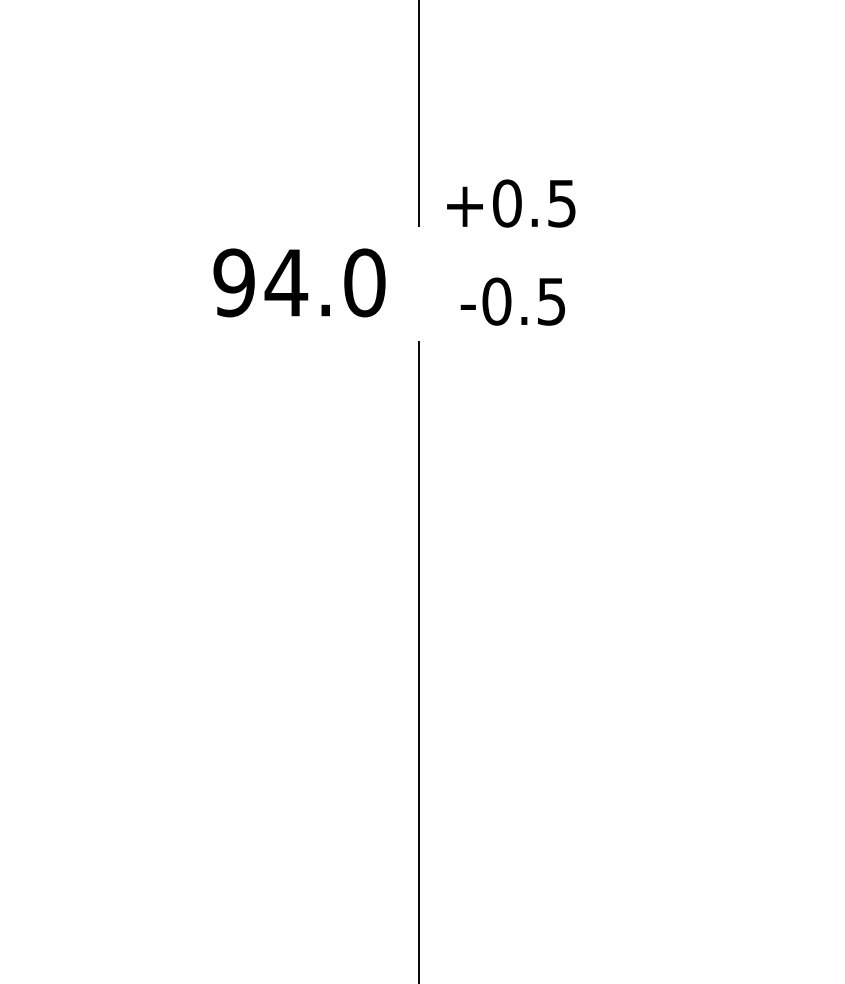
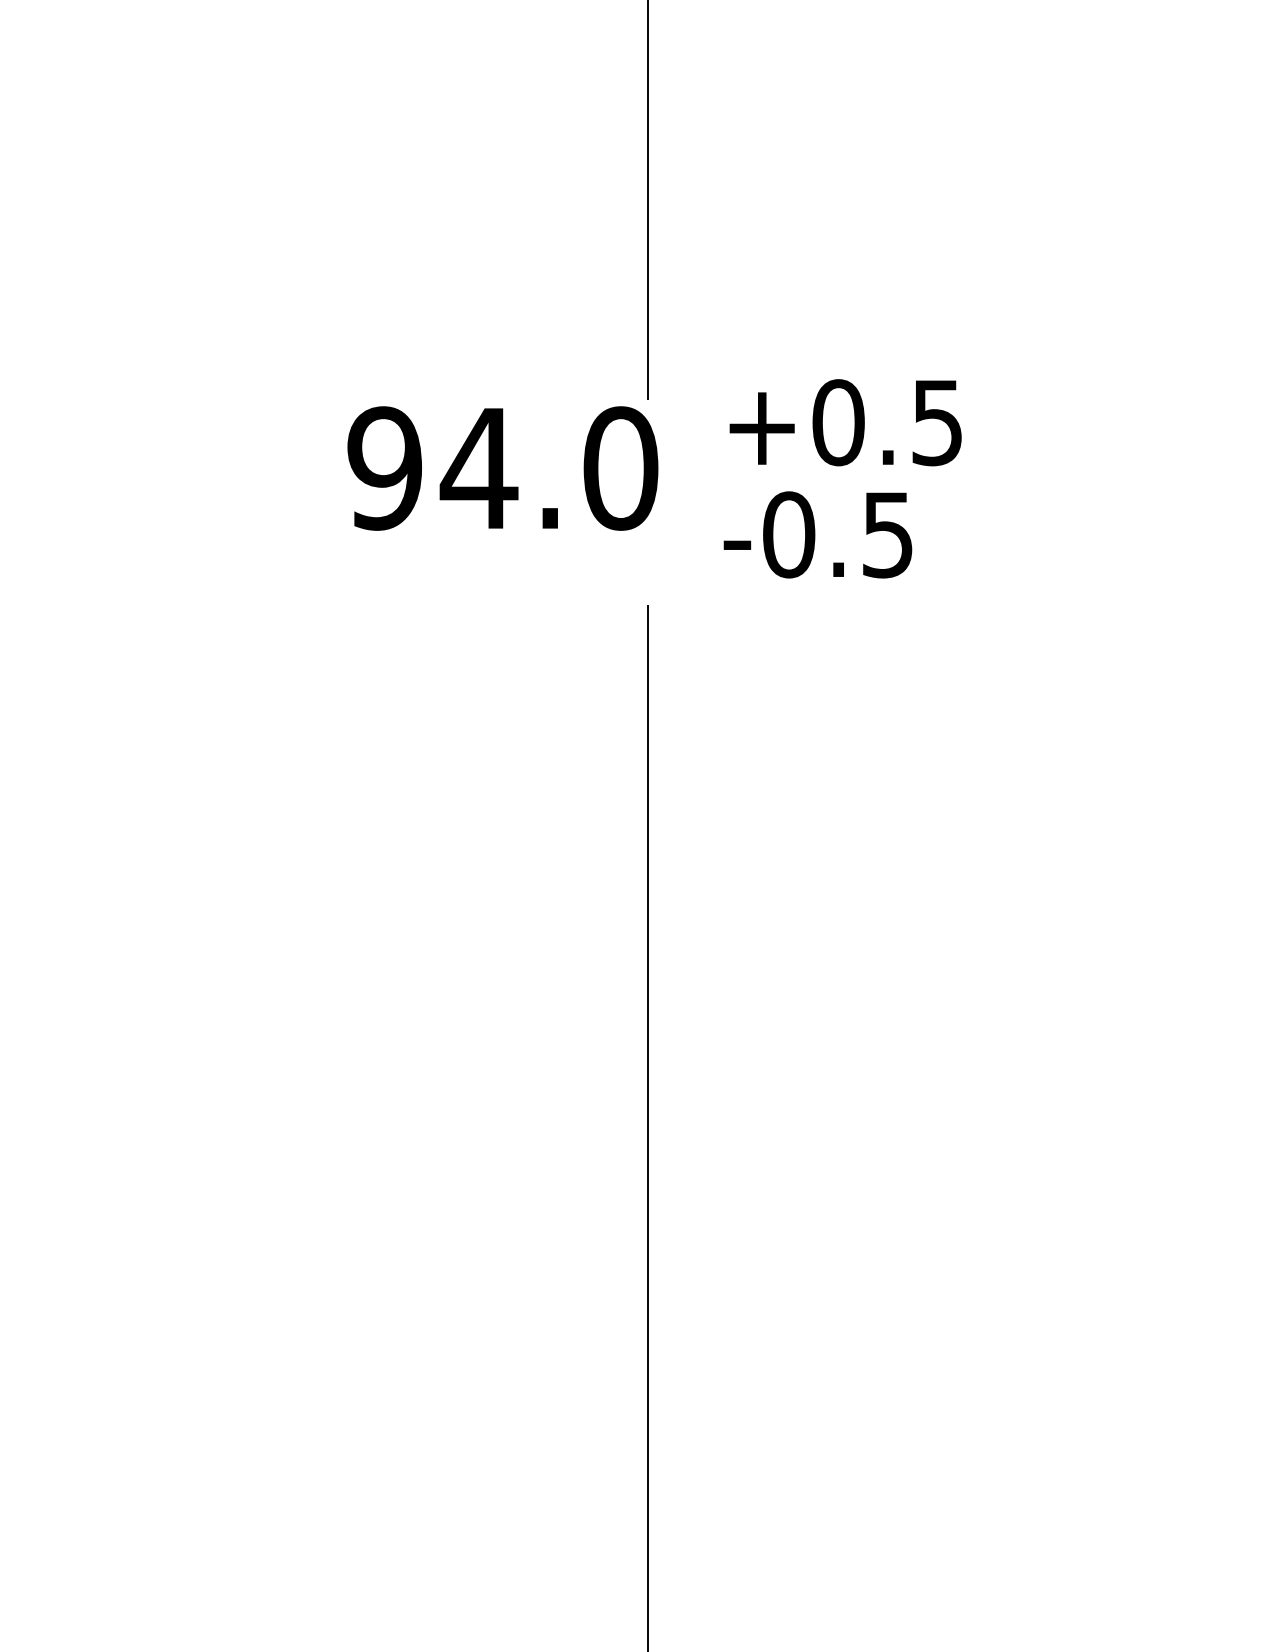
text: (511, 203) -> (846, 422), moved
text: (299, 282) -> (502, 467), moved

